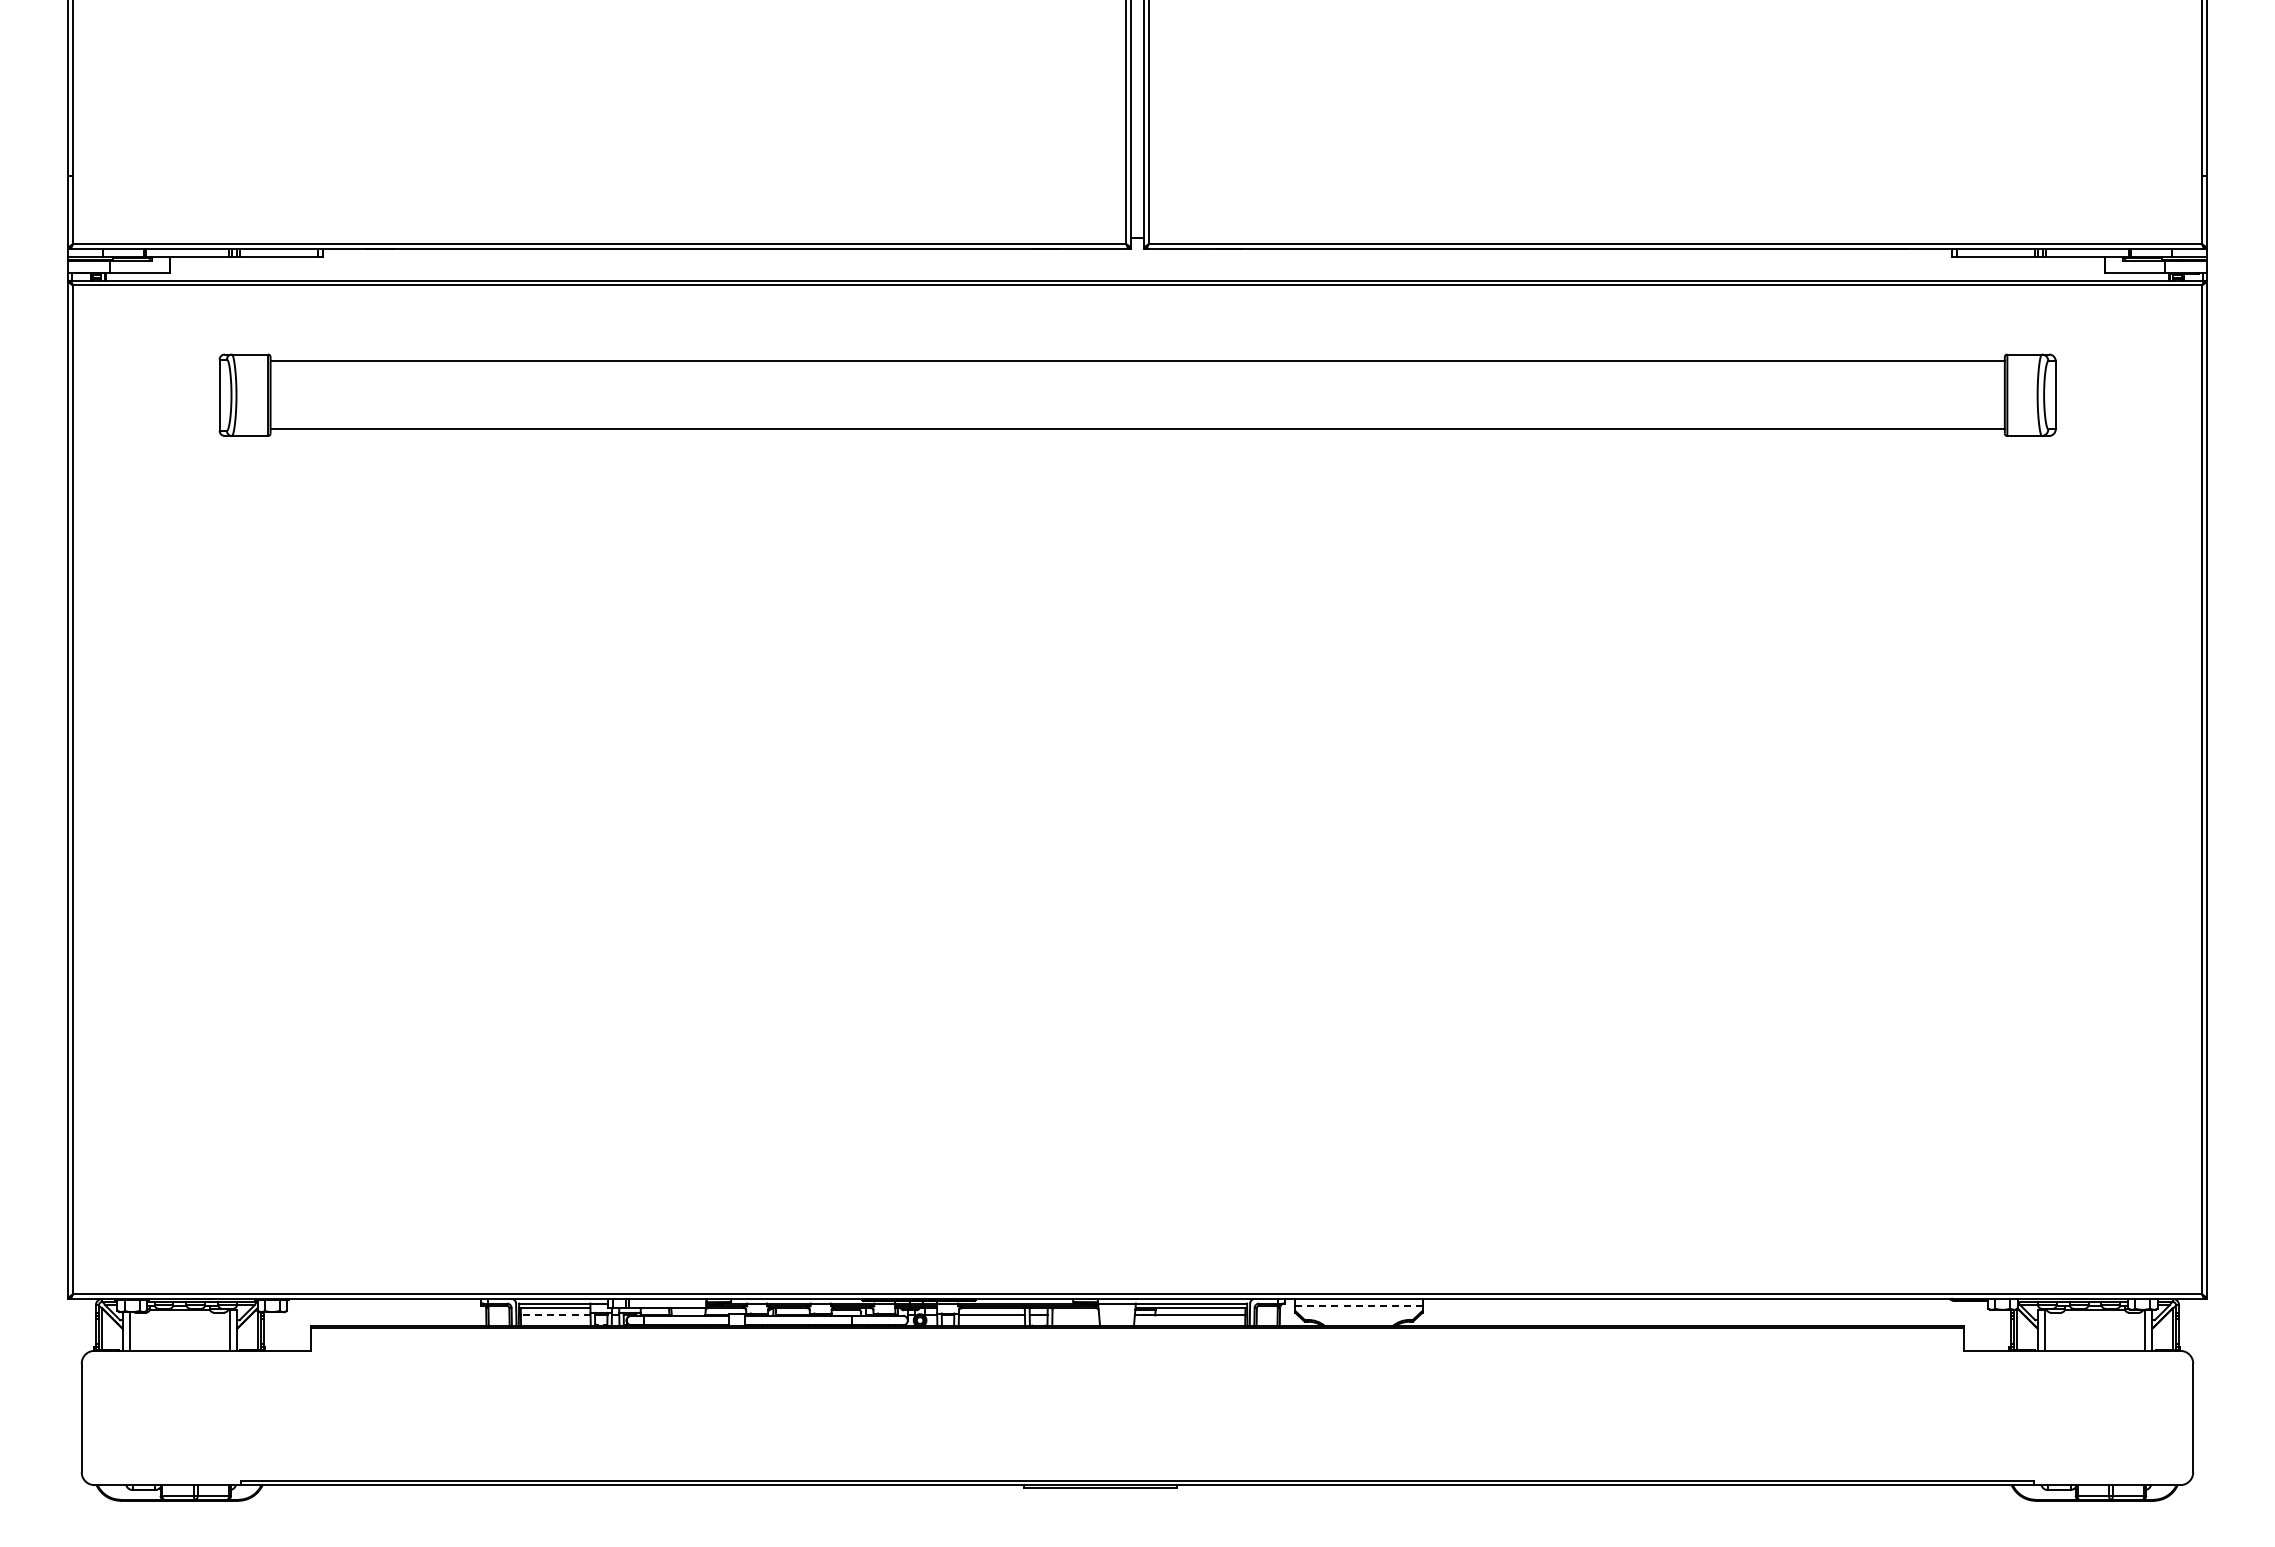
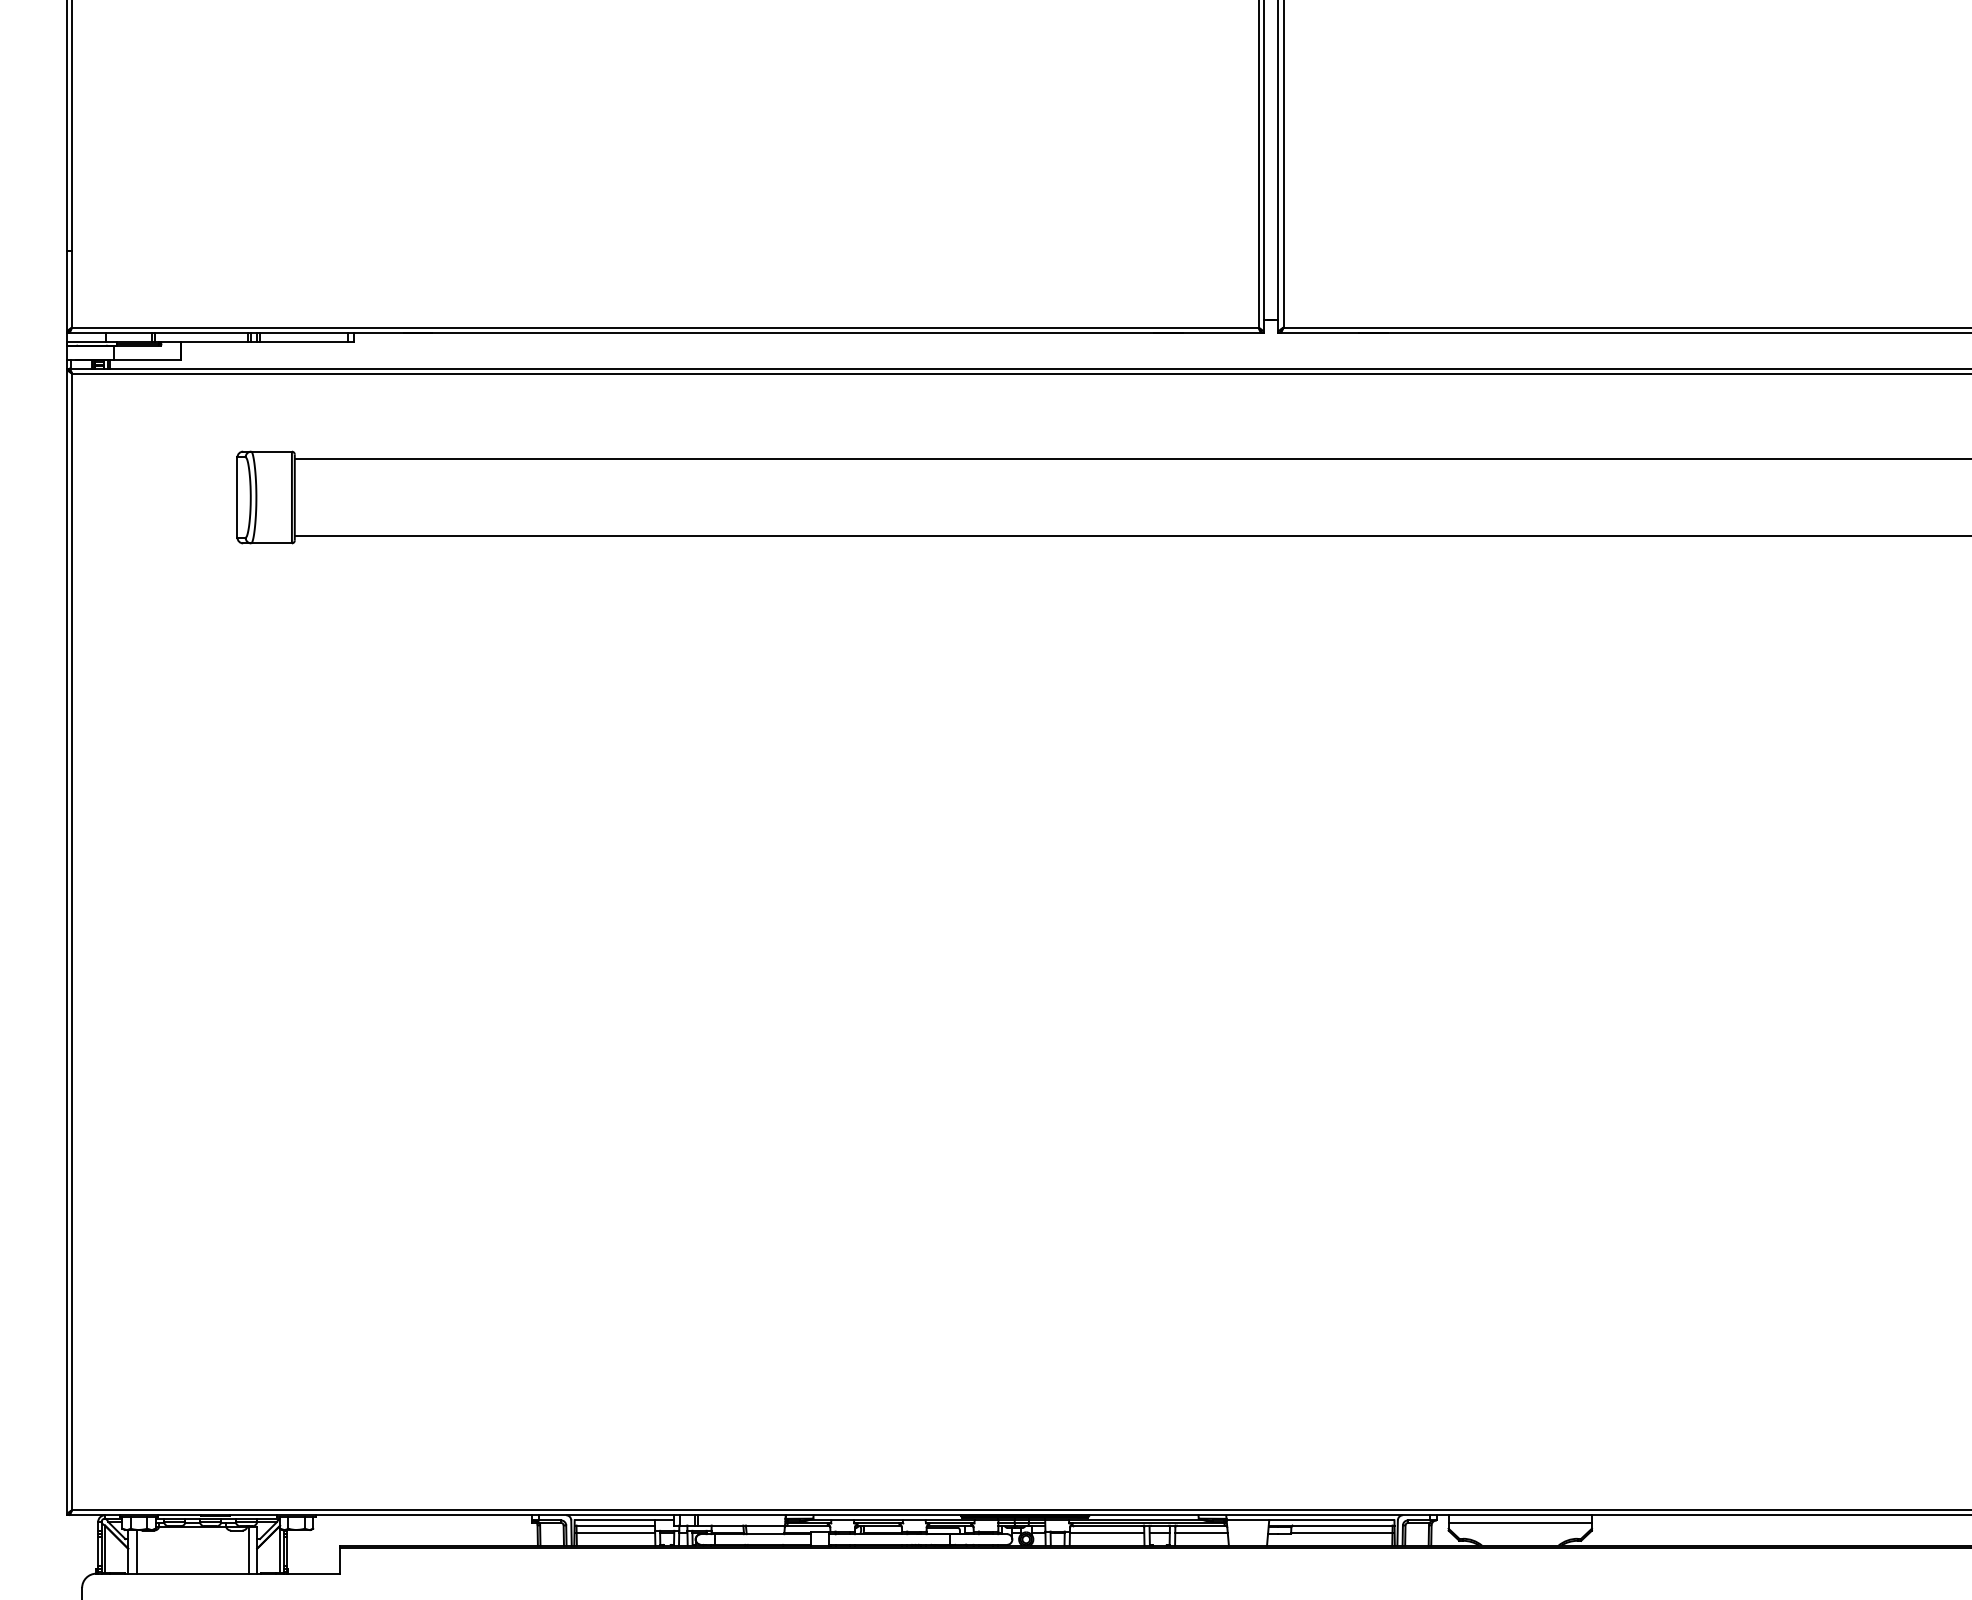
line: (1358, 1306) -> (1519, 1523), dashed -> solid
line: (555, 1314) -> (615, 1532), dashed -> solid
line: (1075, 1314) -> (1201, 1532), added

